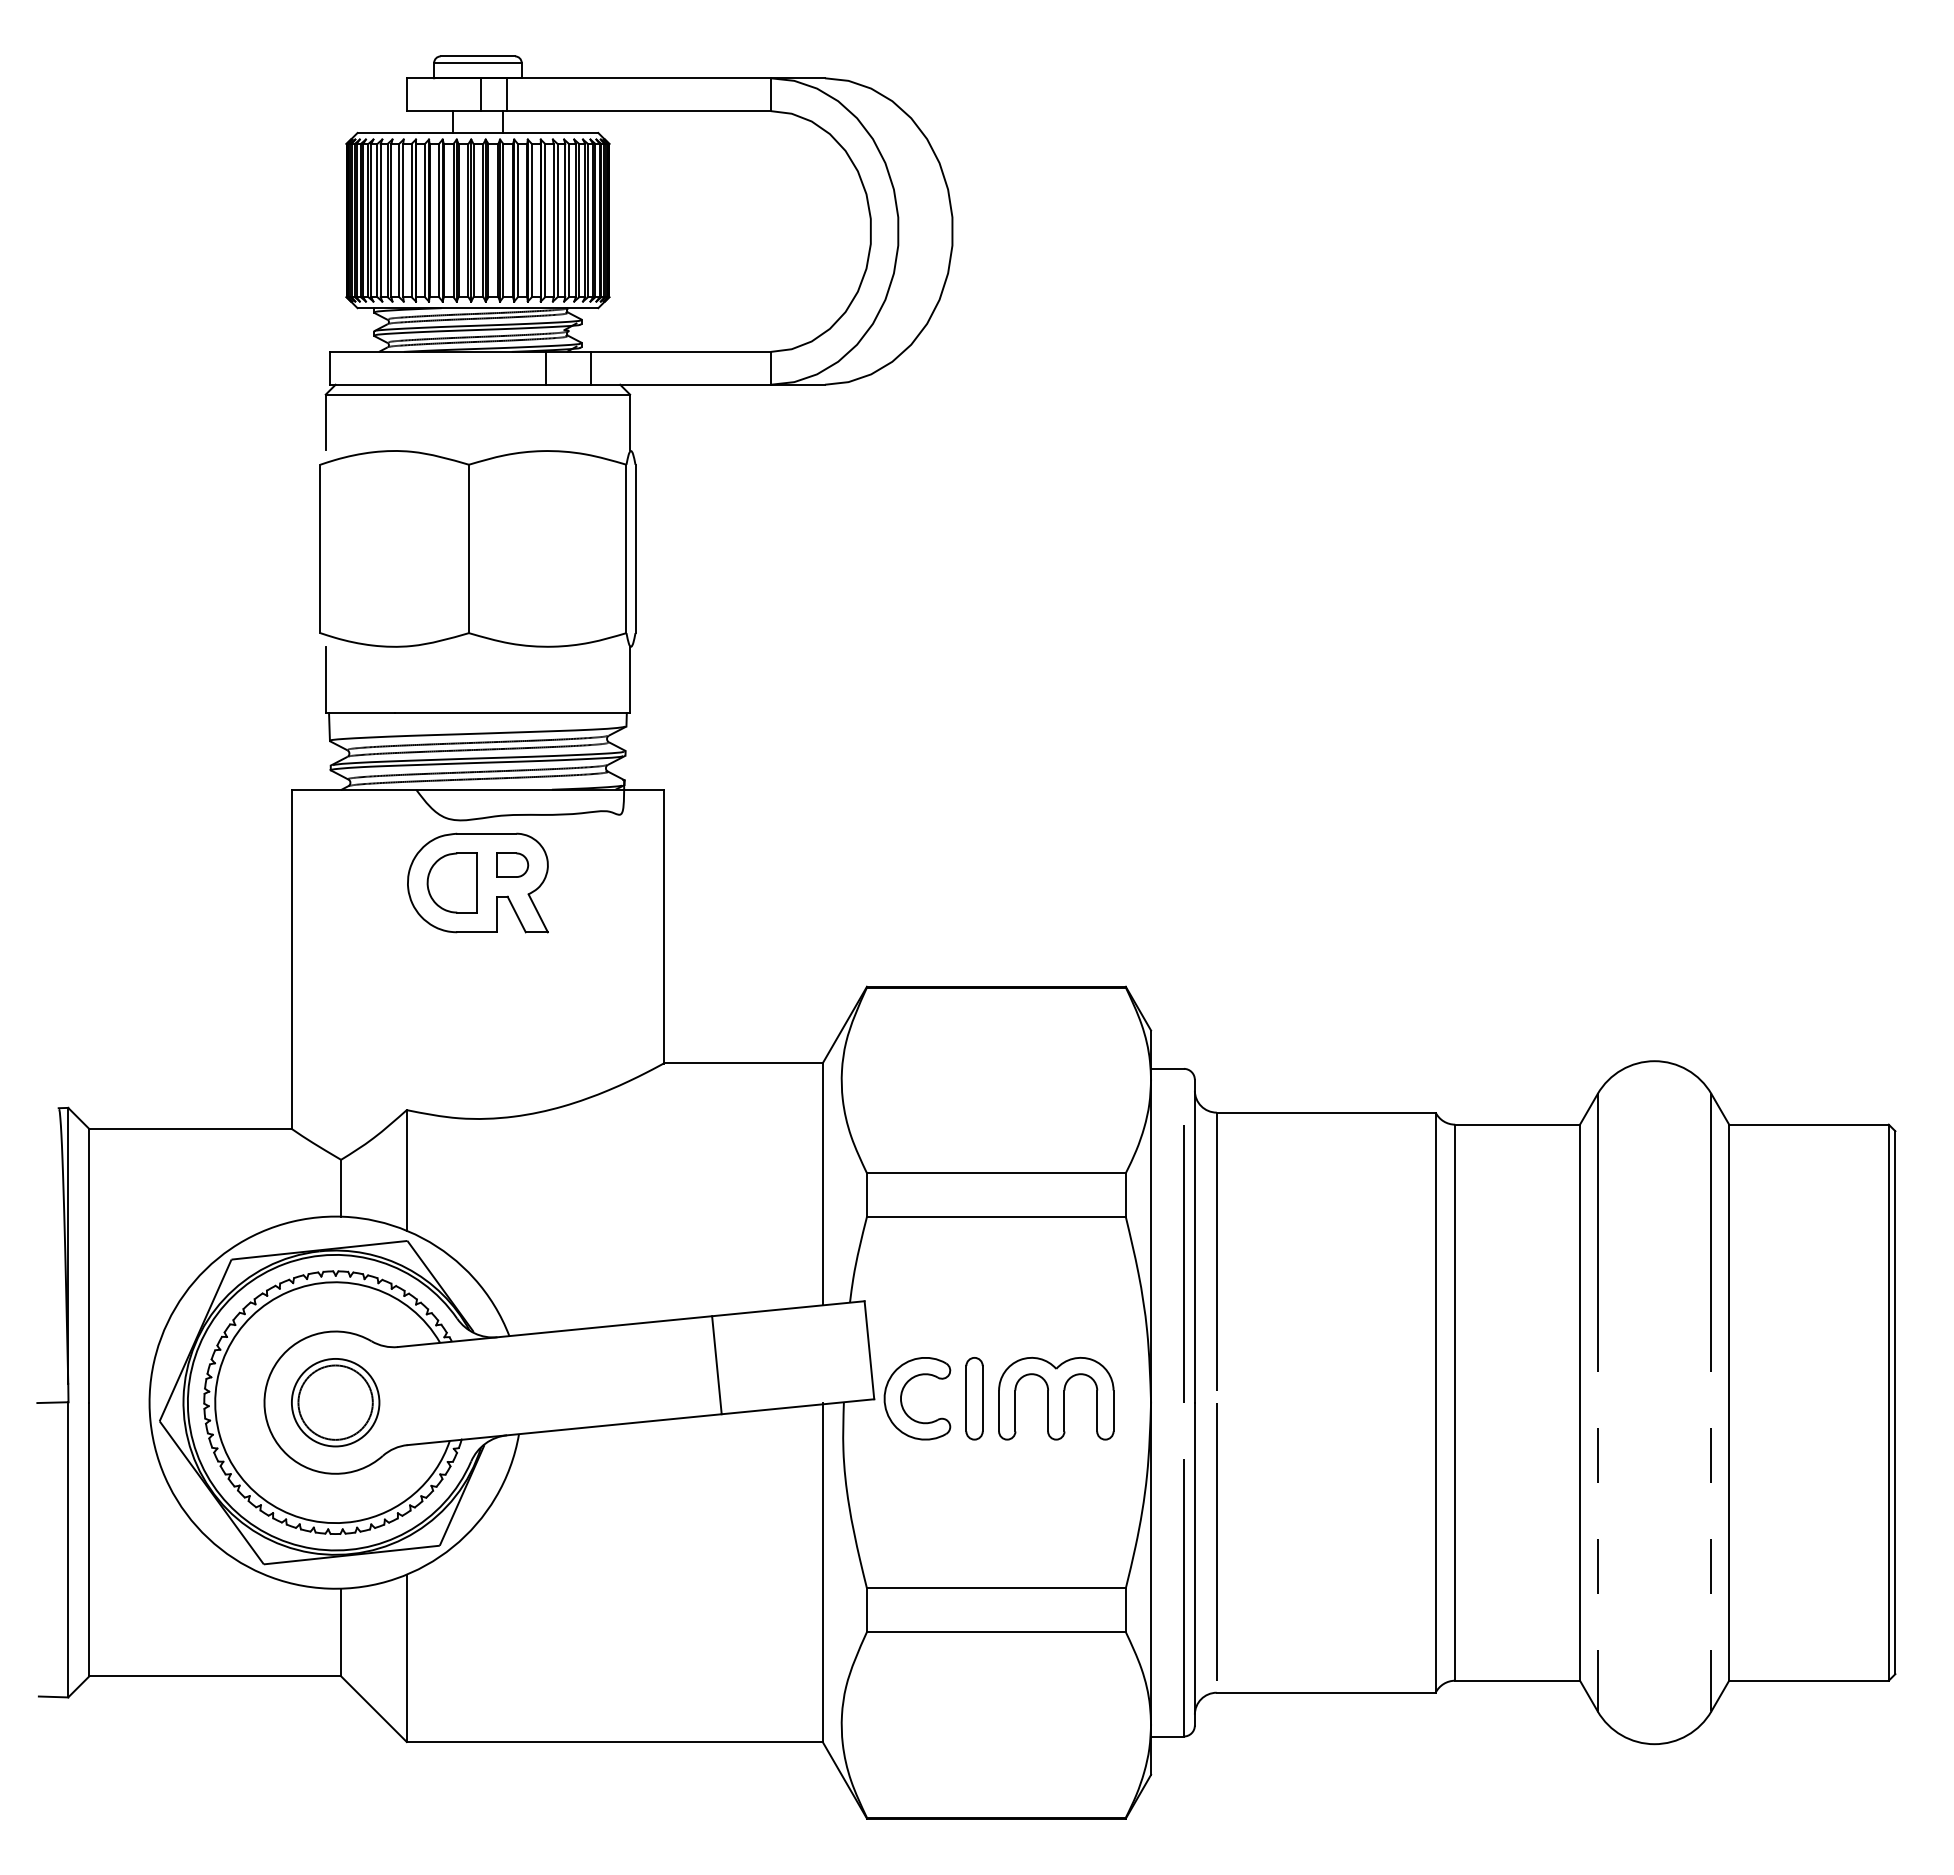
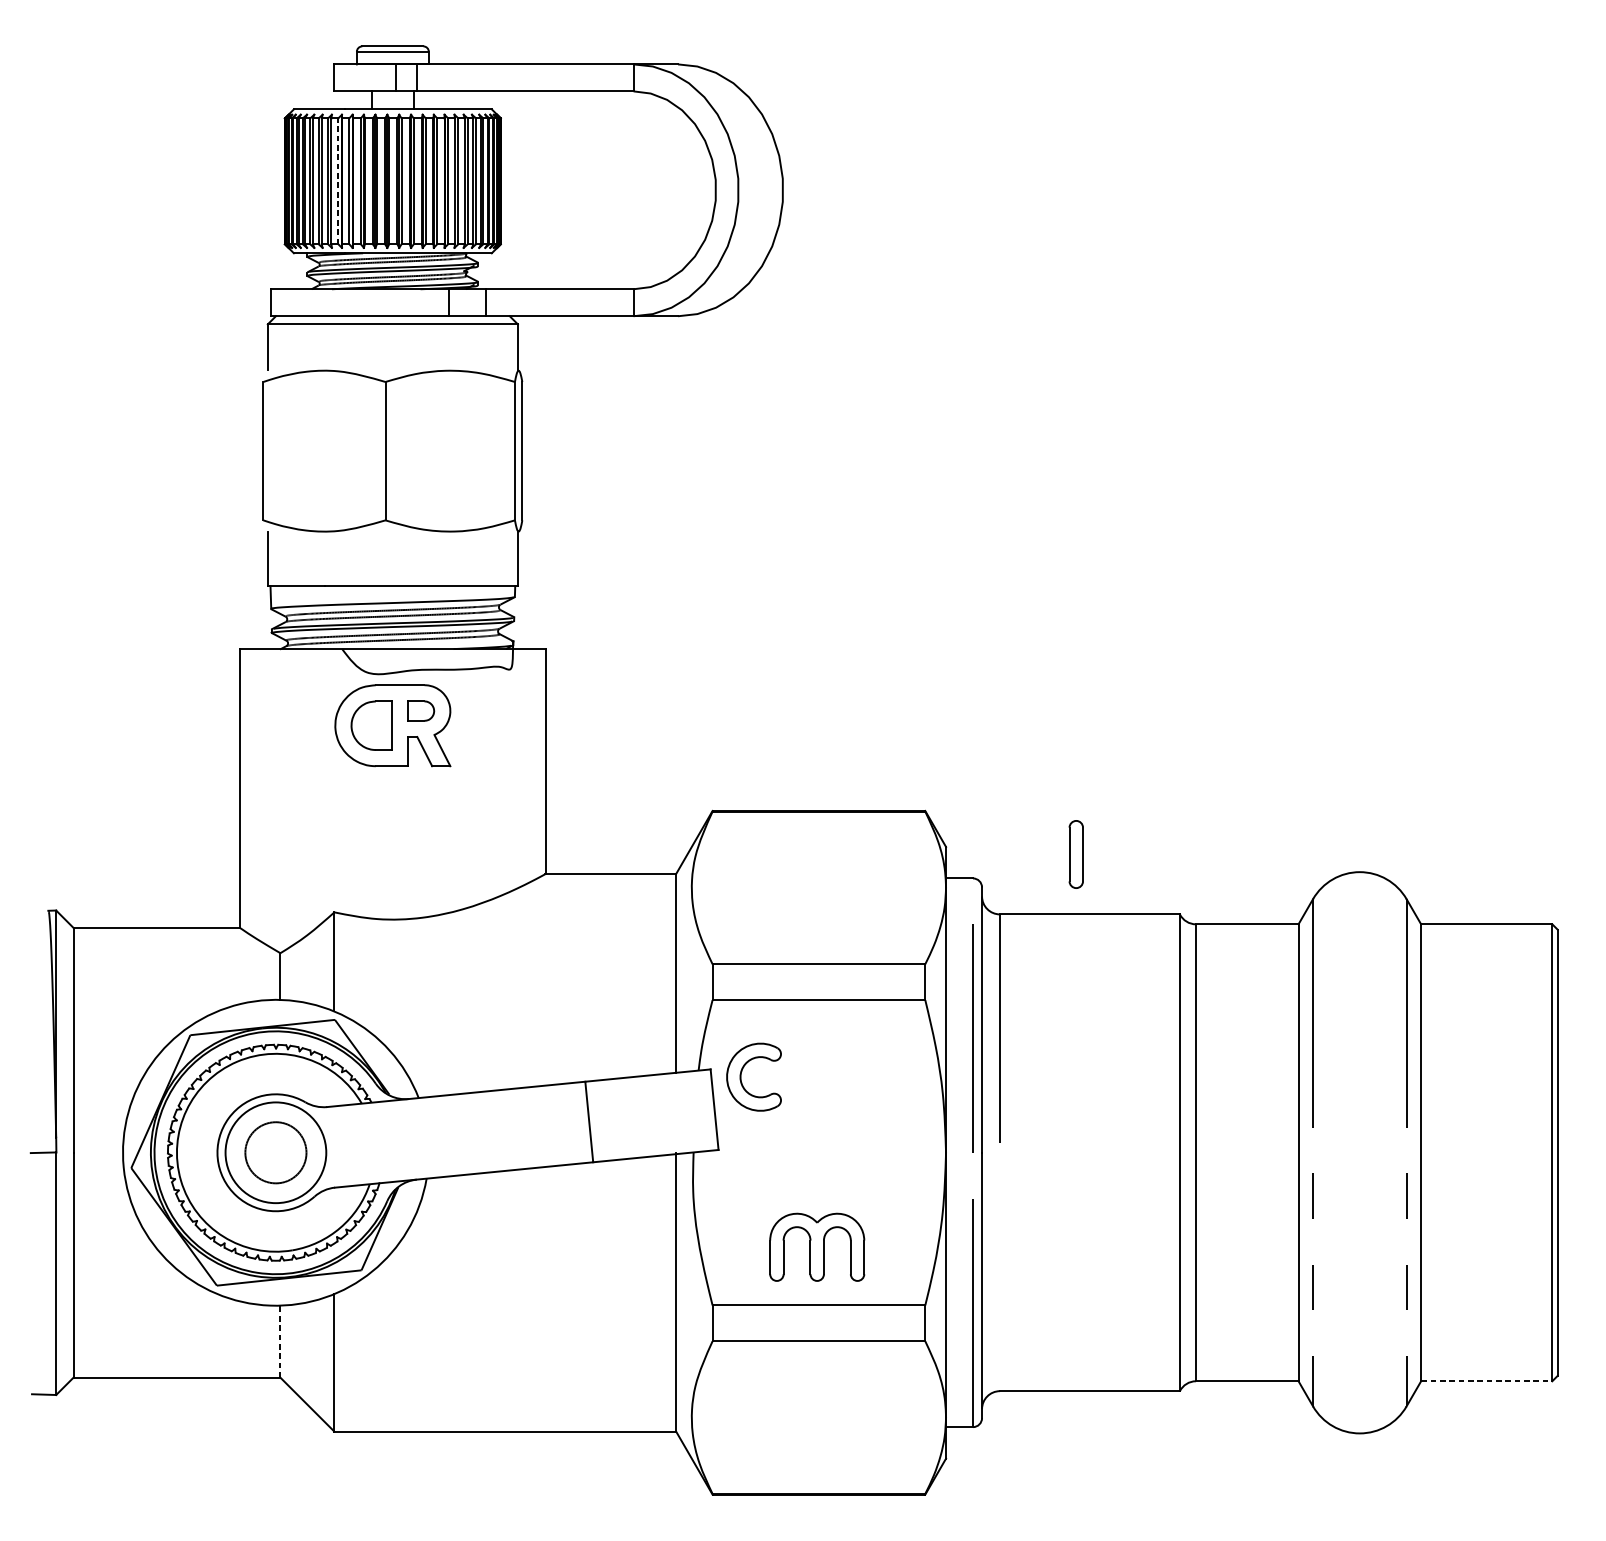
line: (411, 220) -> (338, 181), solid -> dashed
part: (902, 1395) -> (741, 1074), moved
part: (974, 1398) -> (1076, 854), moved
part: (1056, 1398) -> (817, 1247), moved
circle: (335, 1402) -> (275, 1152), size x1.4
line: (1216, 1541) -> (999, 1266), removed
line: (341, 1632) -> (280, 1341), solid -> dashed
line: (1808, 1680) -> (1486, 1381), solid -> dashed

